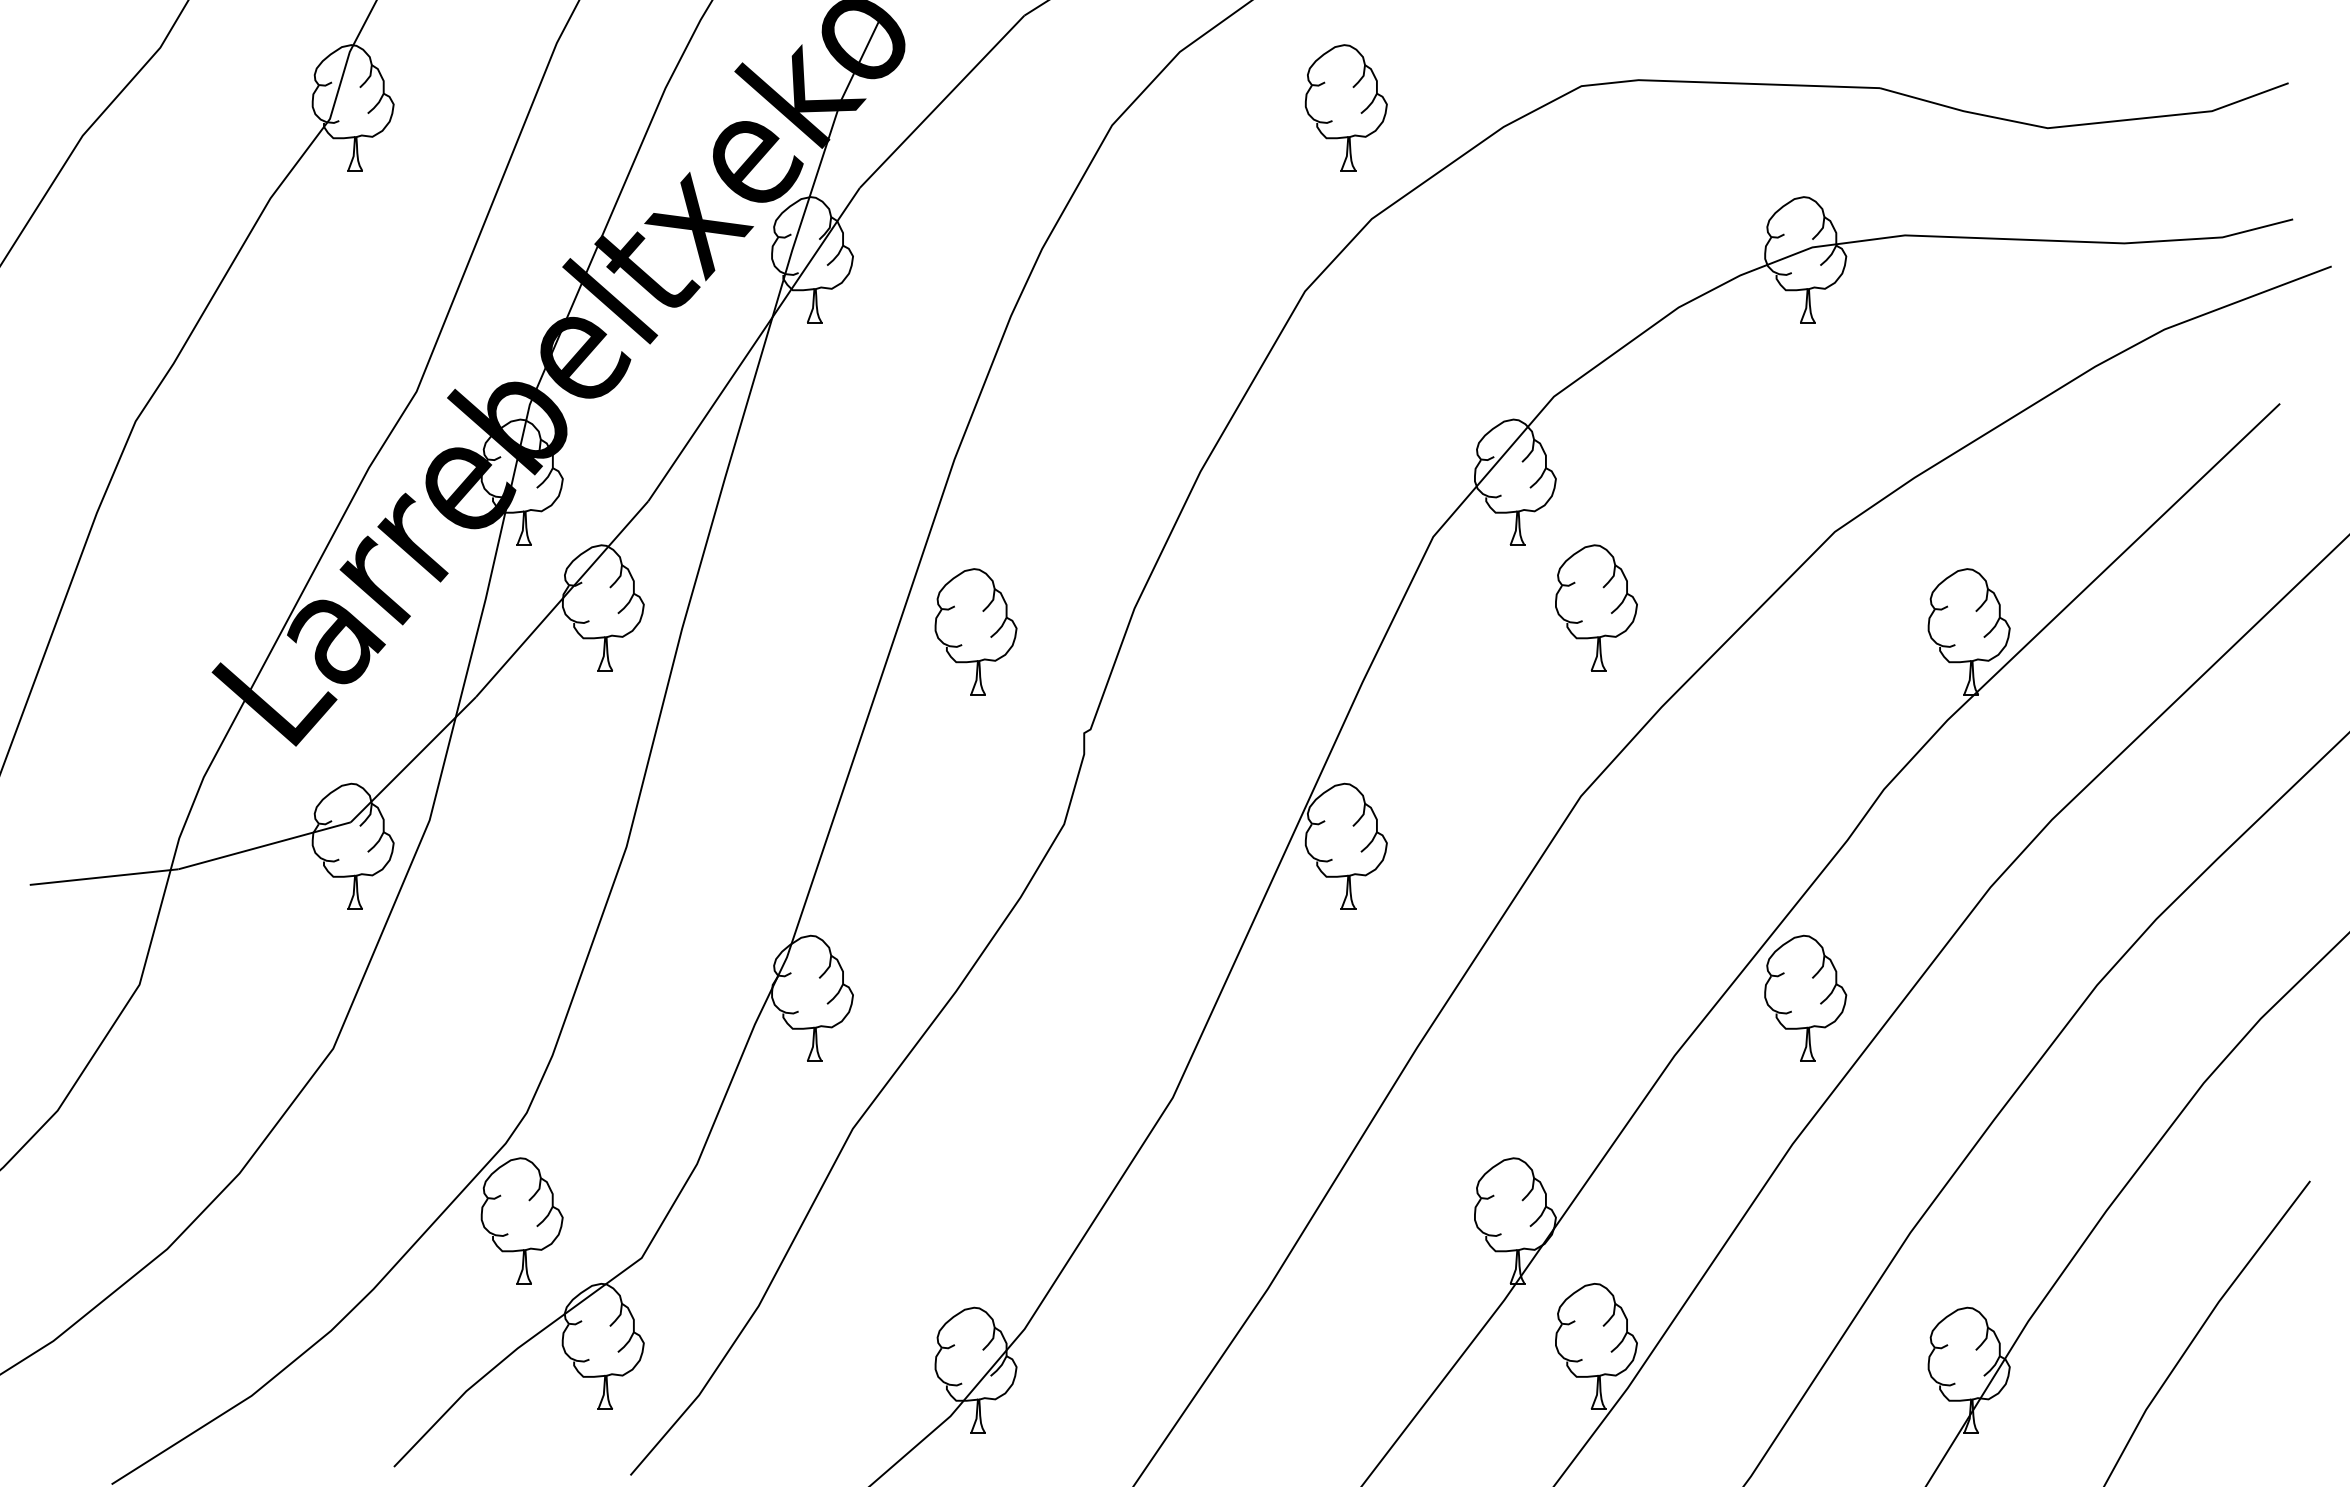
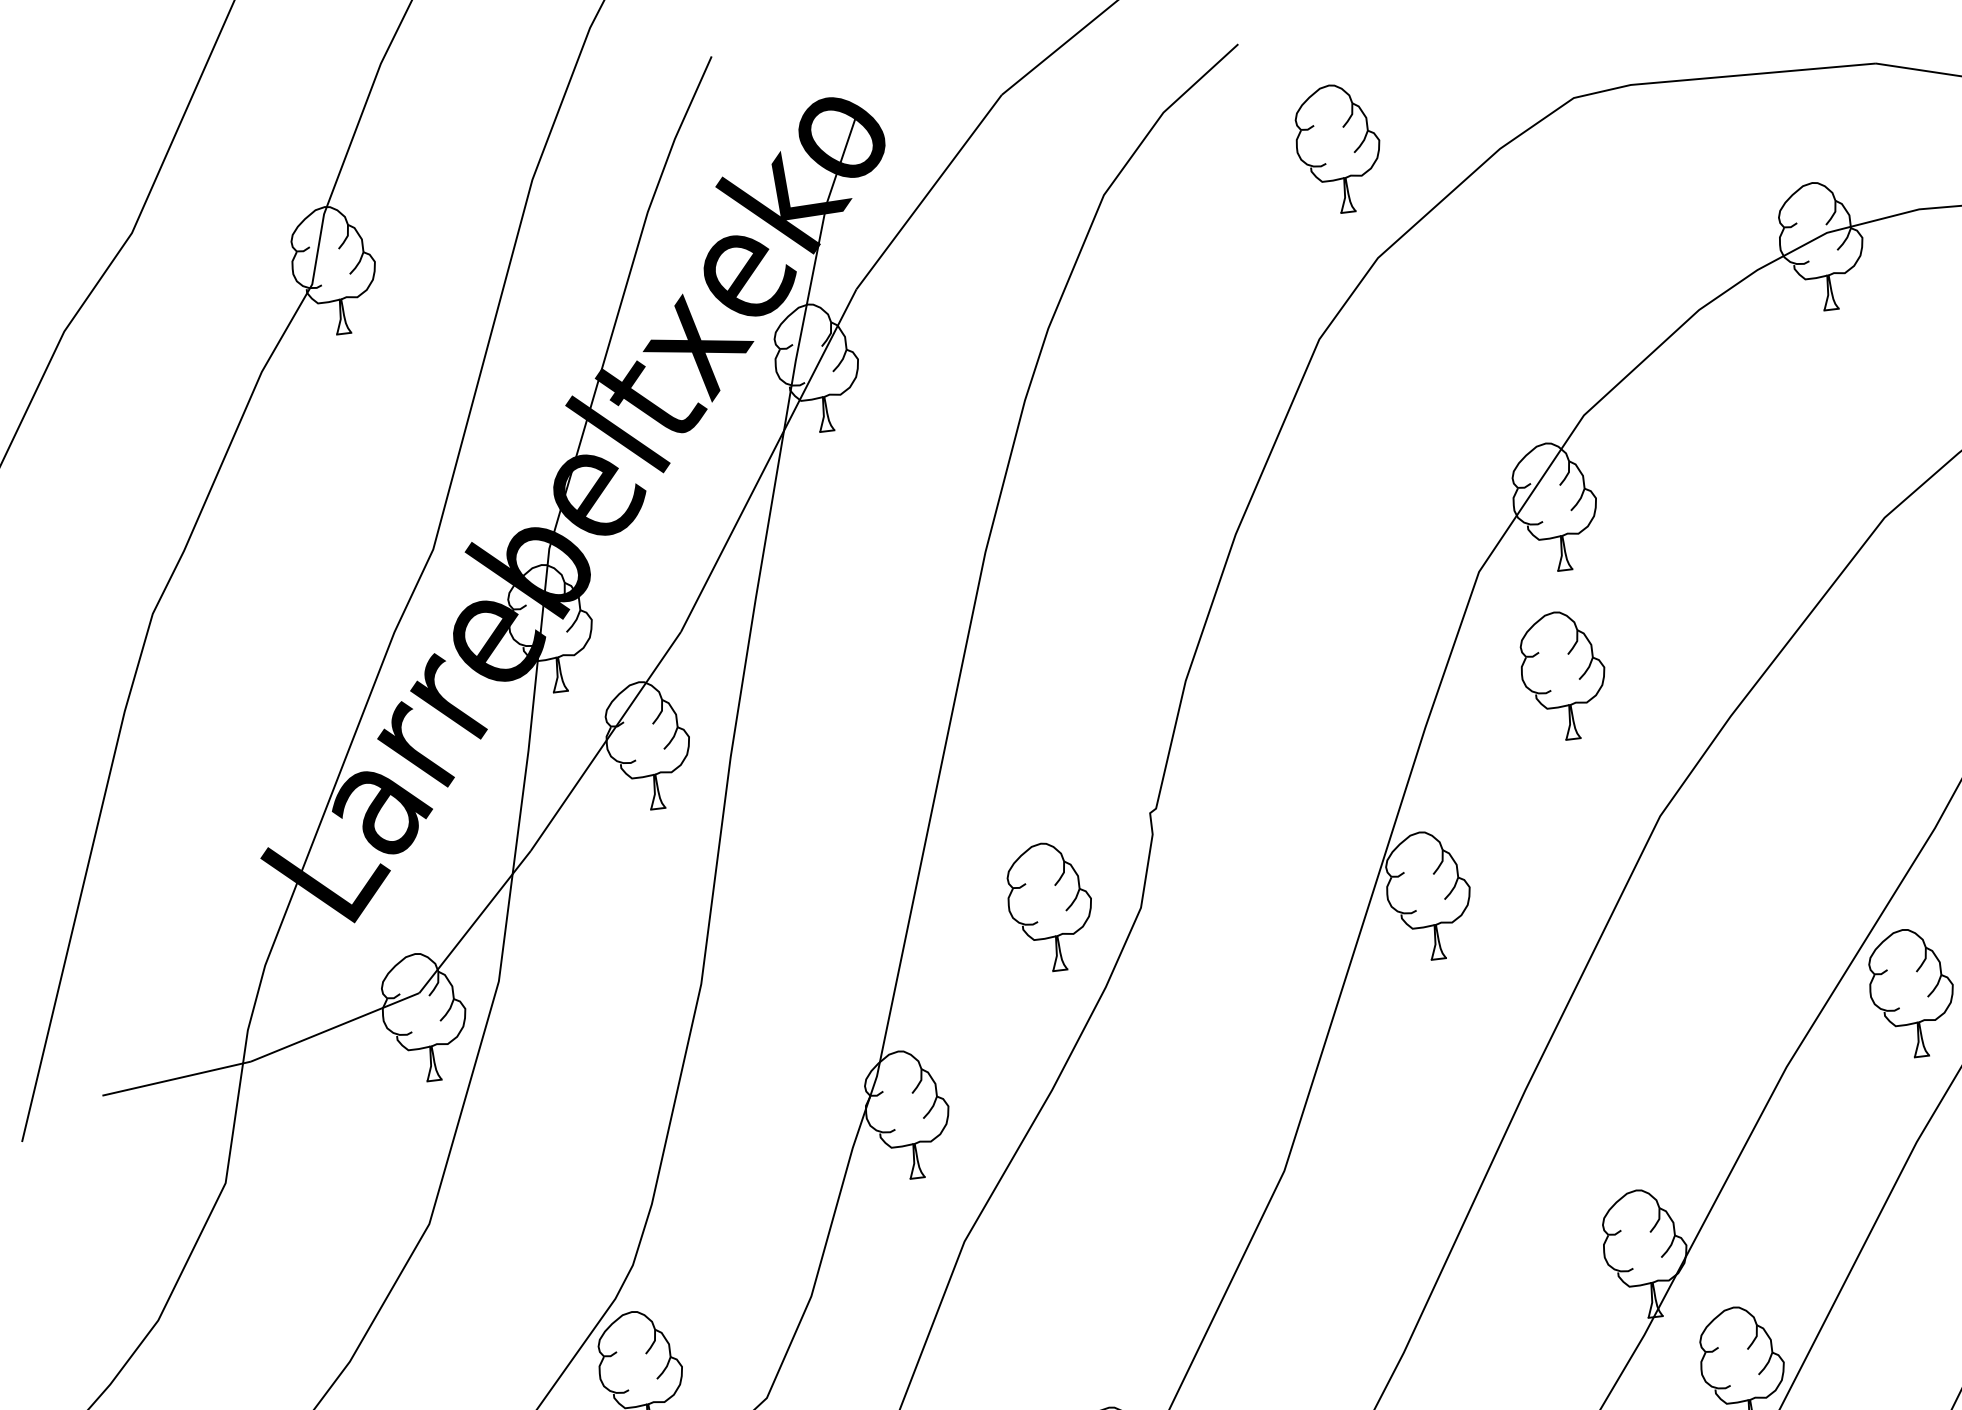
part: (1596, 607) -> (1563, 675), moved
part: (975, 631) -> (1049, 906), moved

